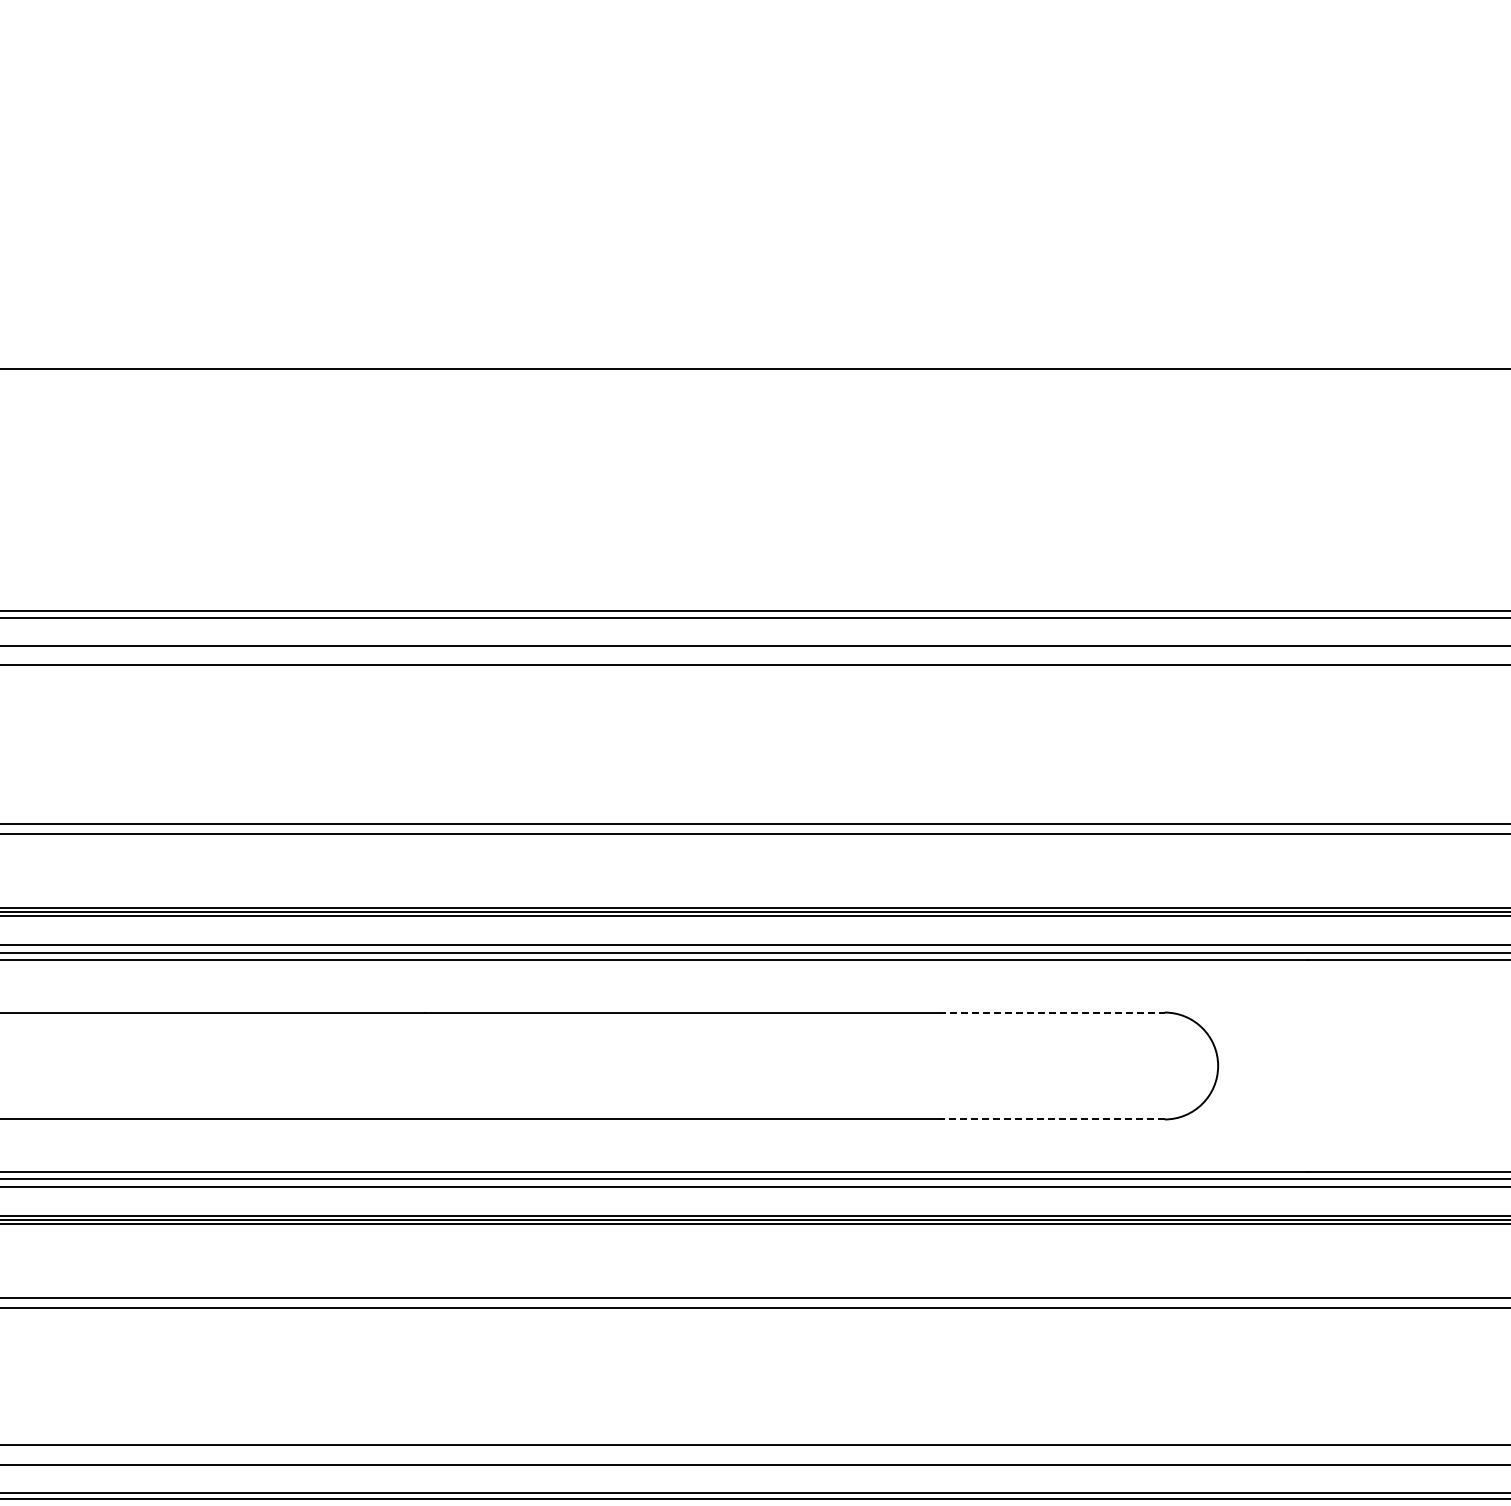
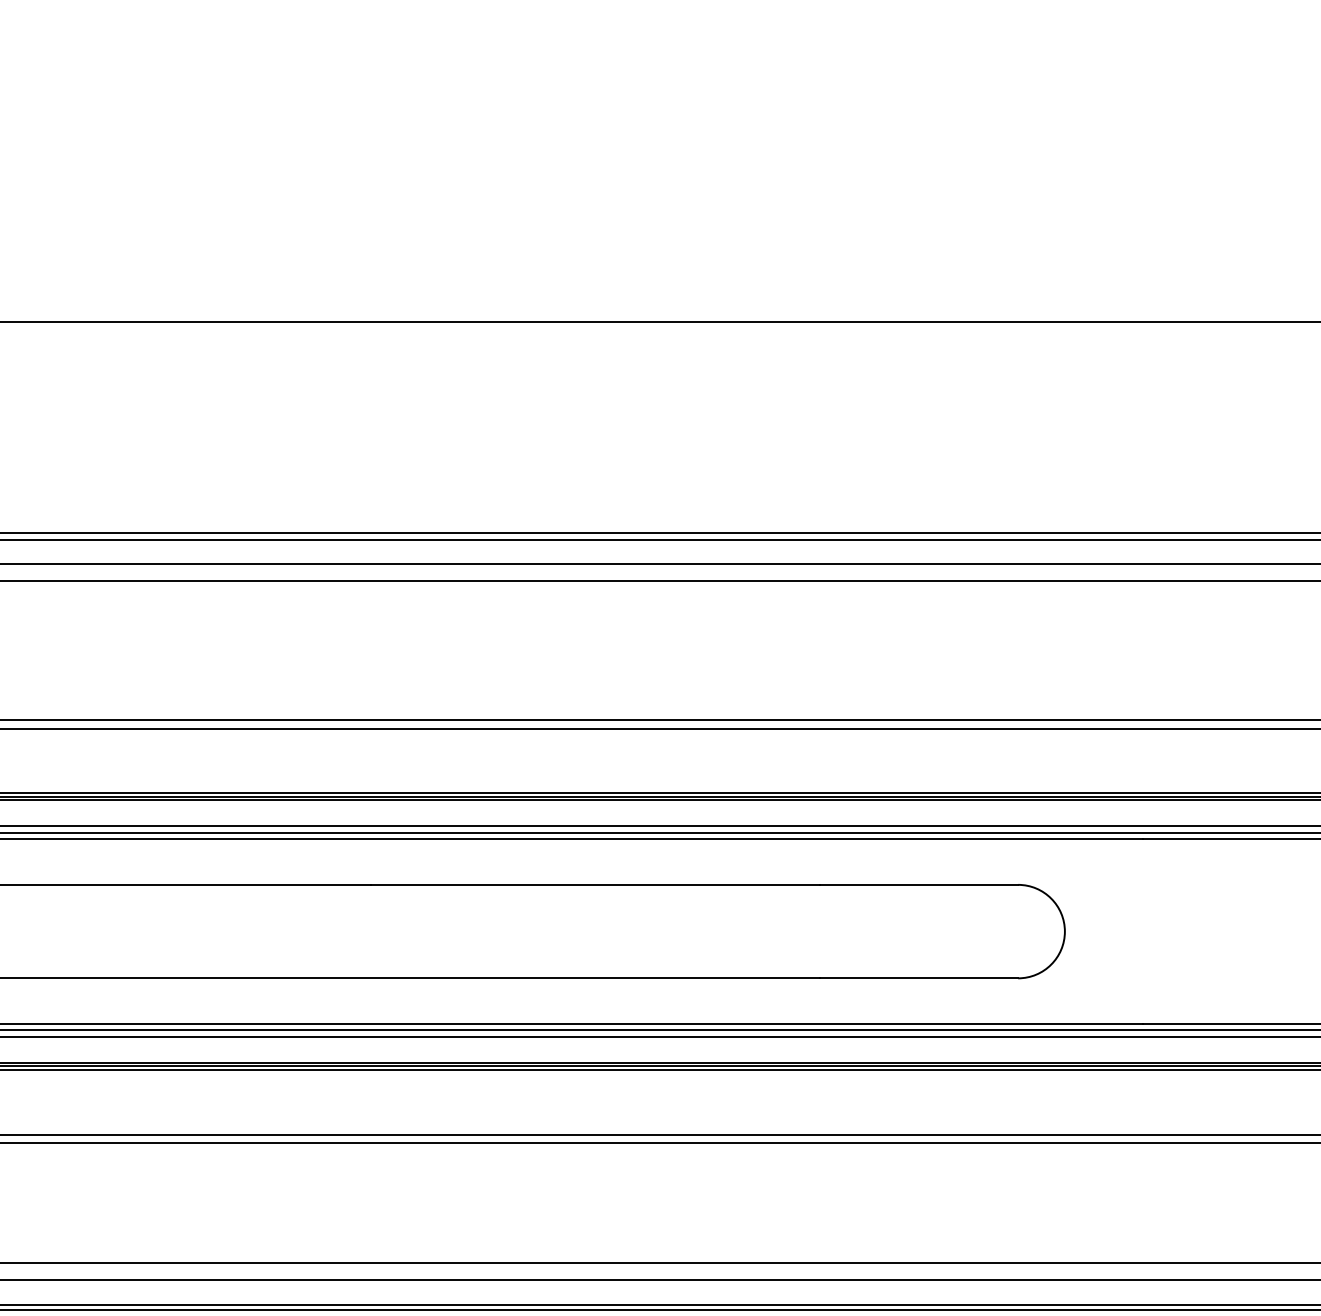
line: (1052, 1012) -> (920, 884), dashed -> solid
line: (1051, 1119) -> (919, 978), dashed -> solid

